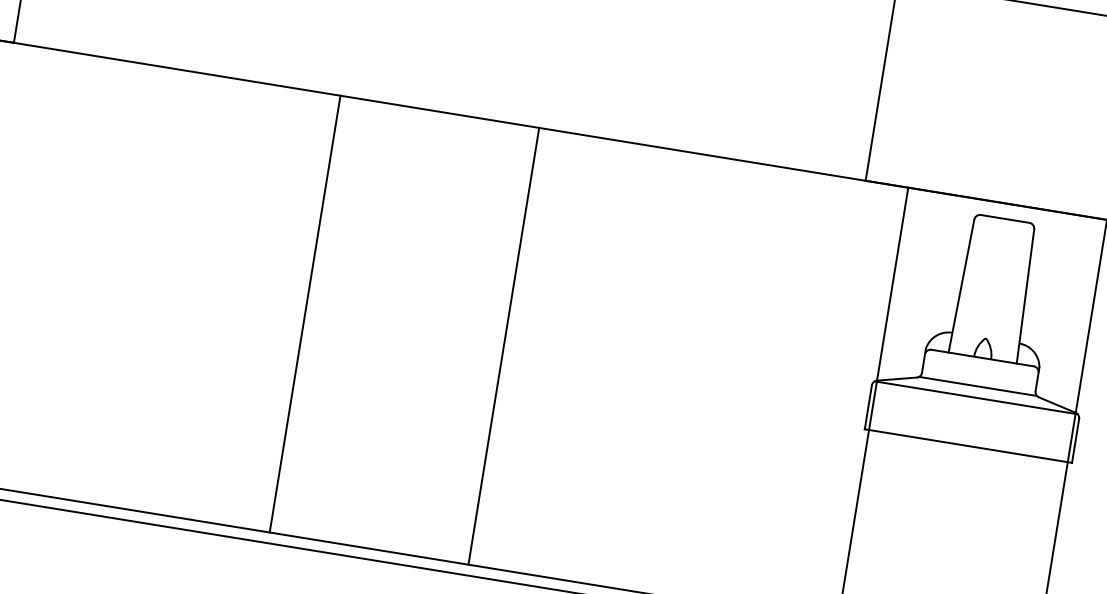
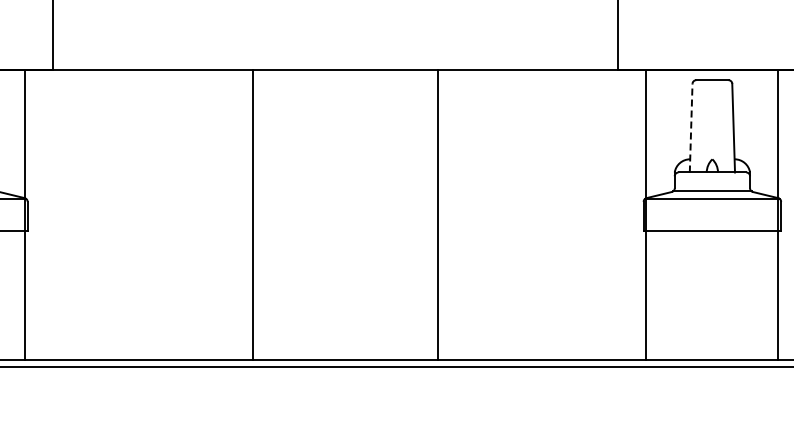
line: (962, 285) -> (691, 127), solid -> dashed
line: (304, 313) -> (252, 214), moved
line: (503, 345) -> (437, 214), moved

